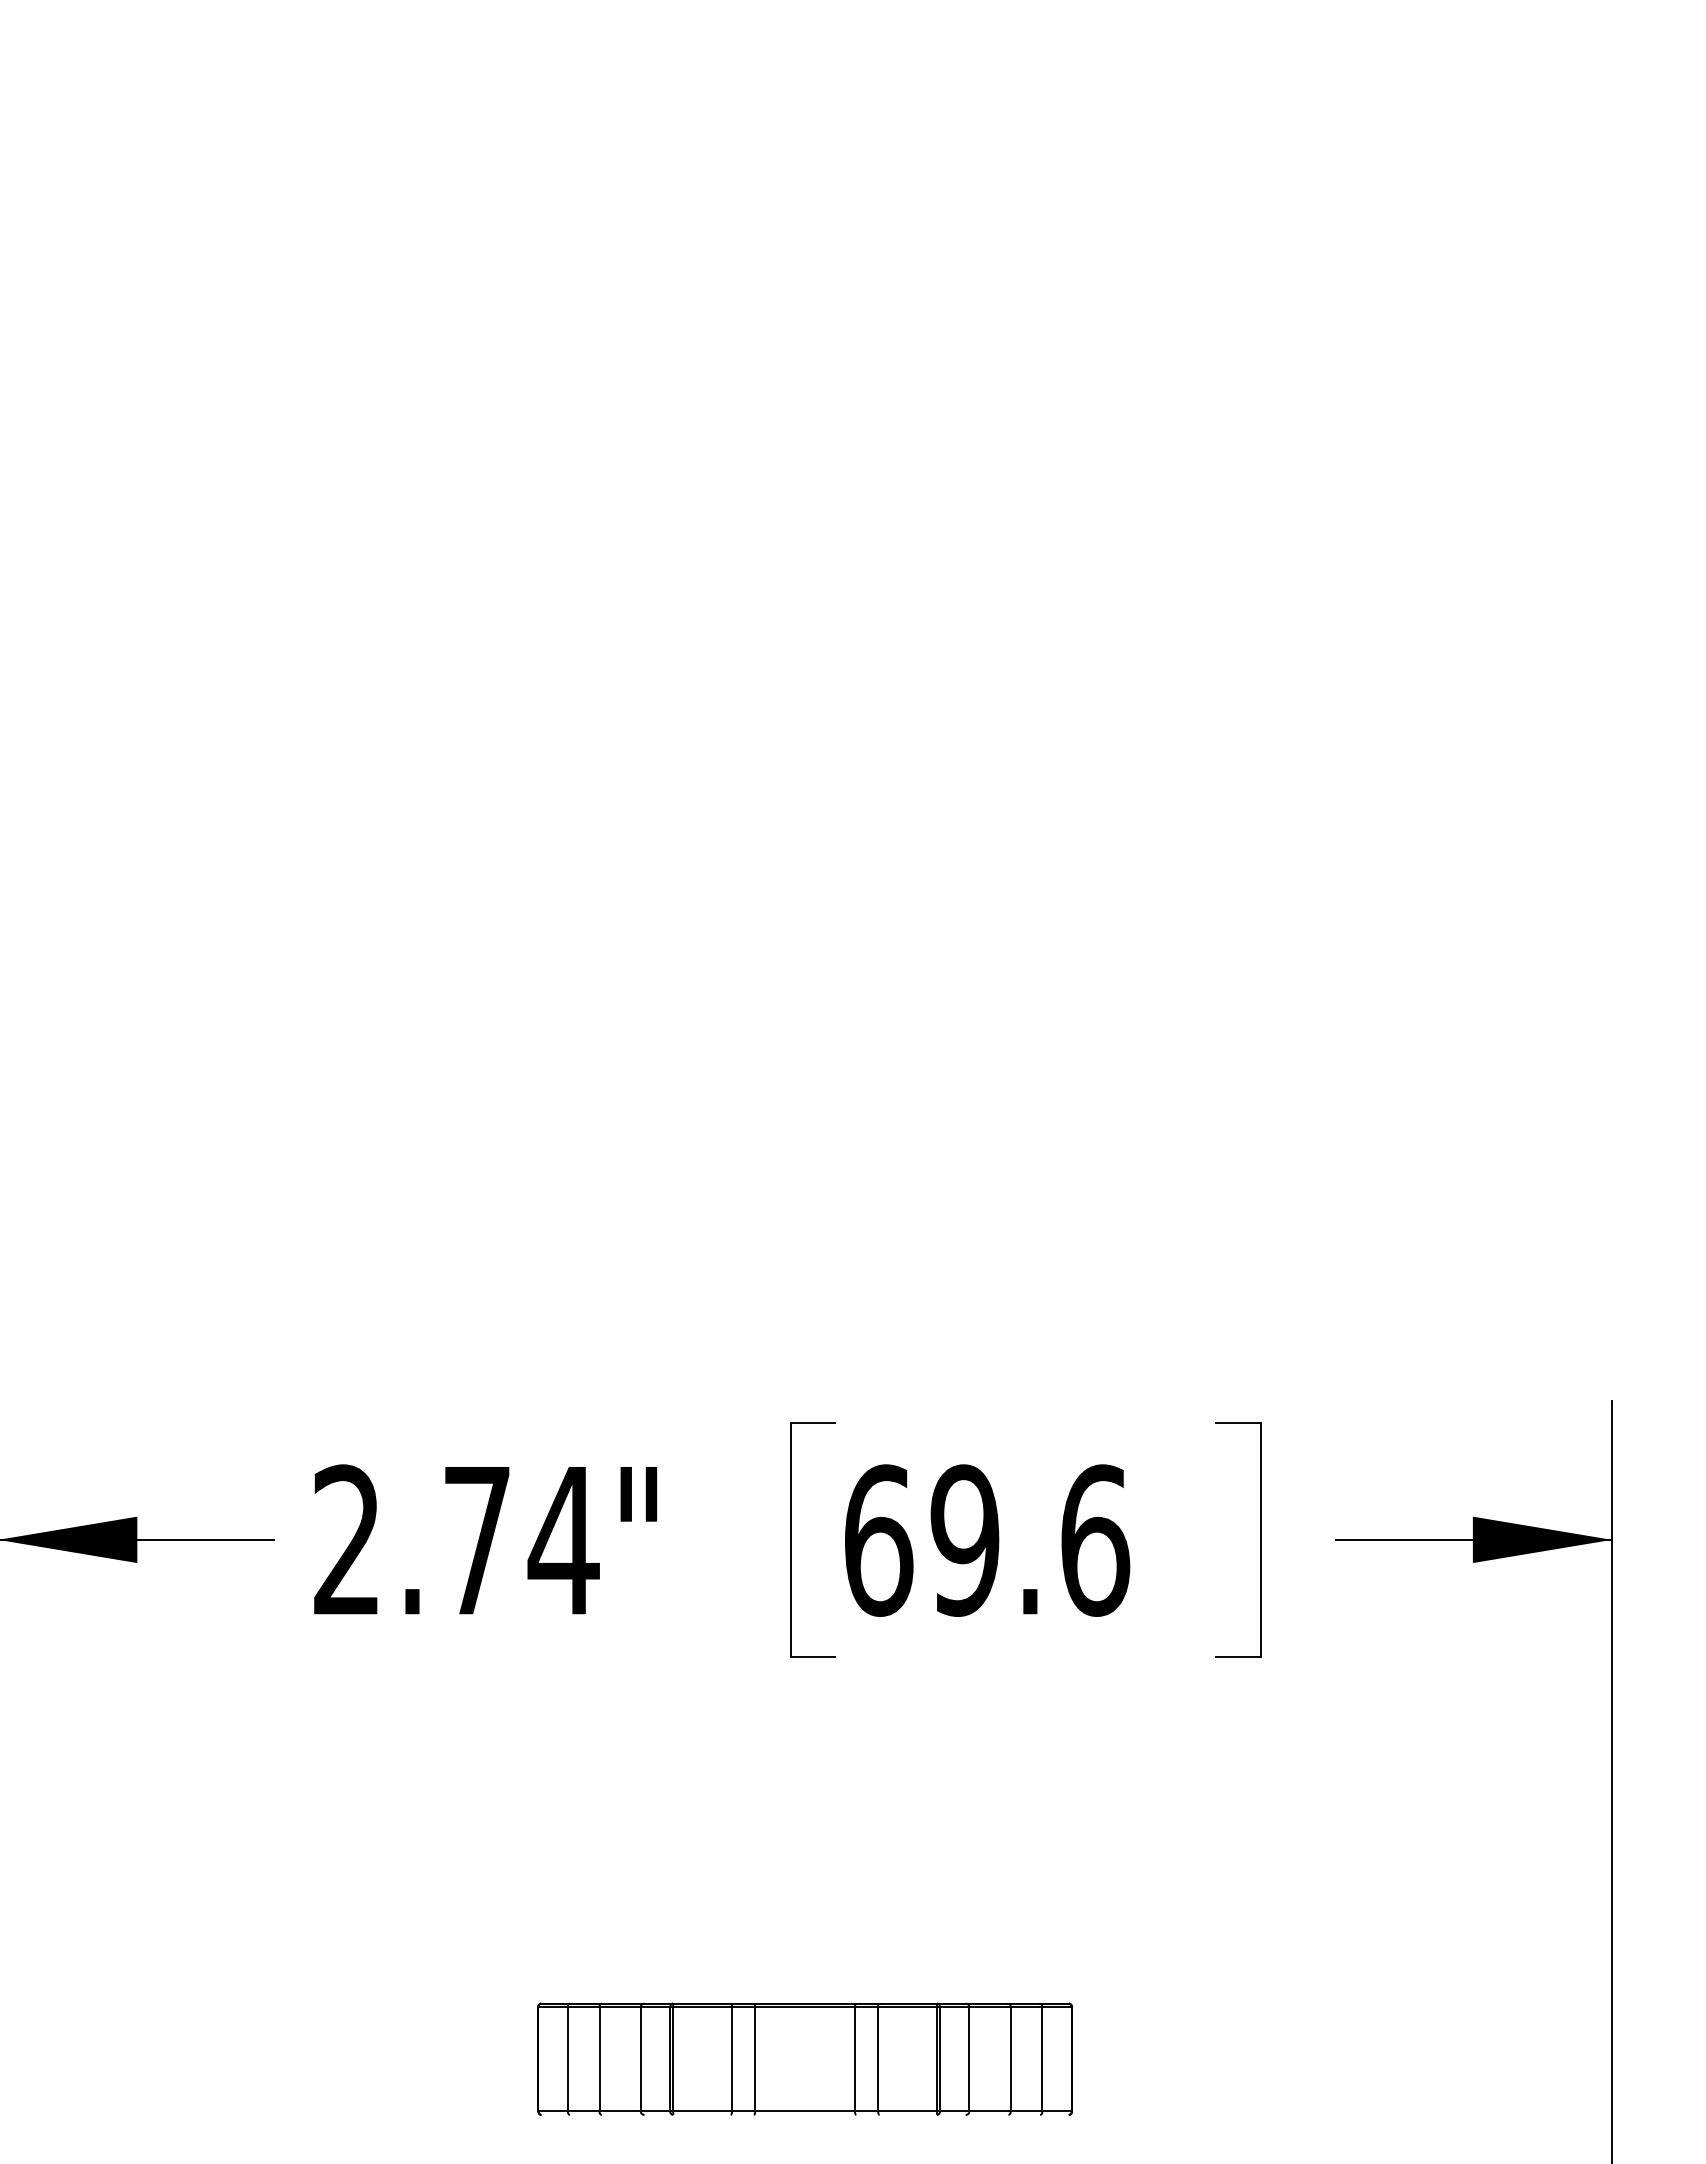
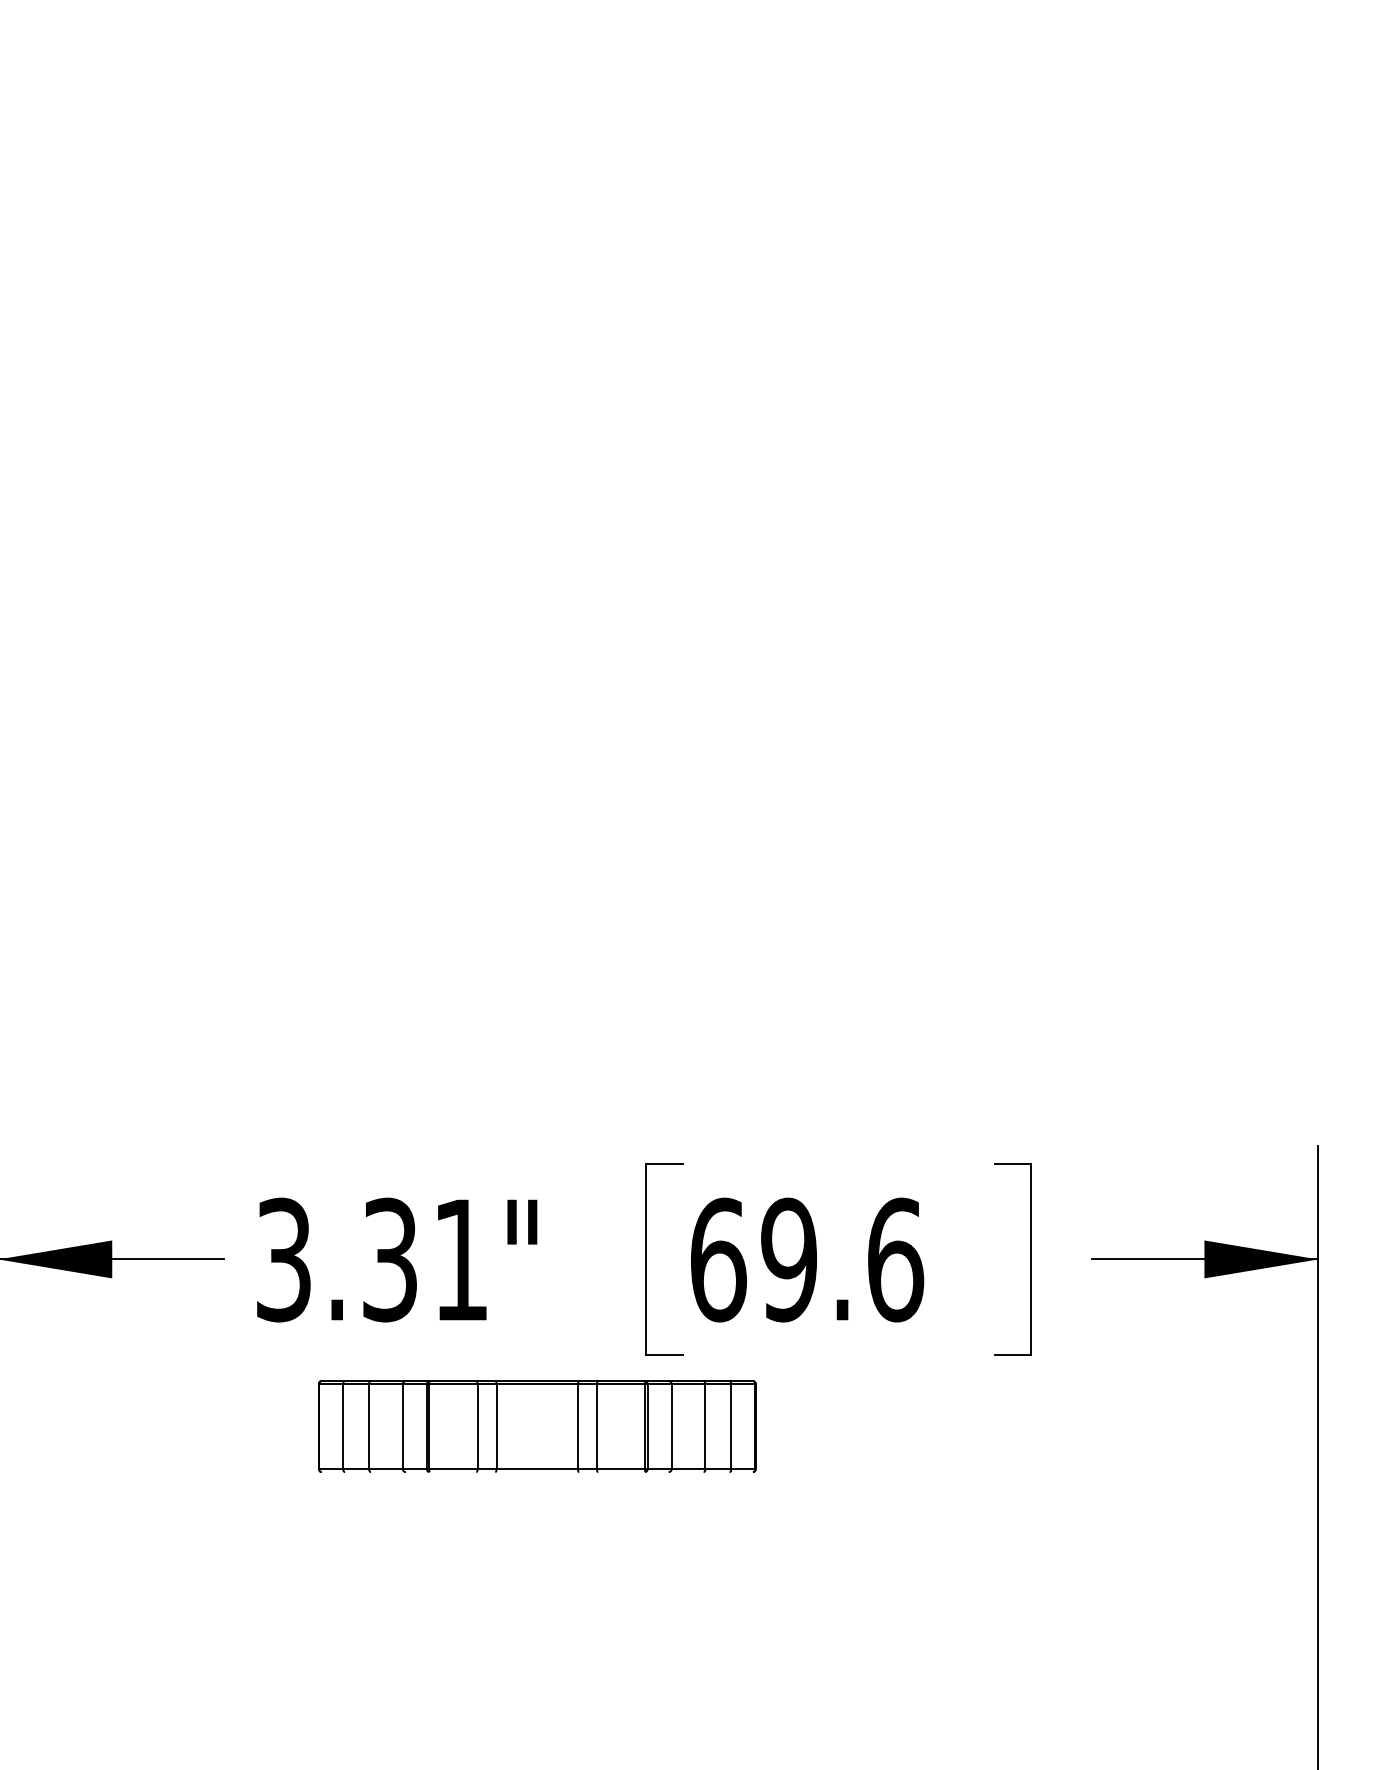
text: (456, 1540) -> (373, 1259), 2.74" -> 3.31"
part: (805, 2058) -> (537, 1425), moved

